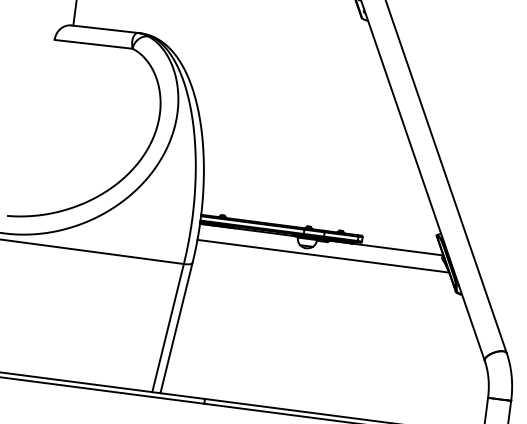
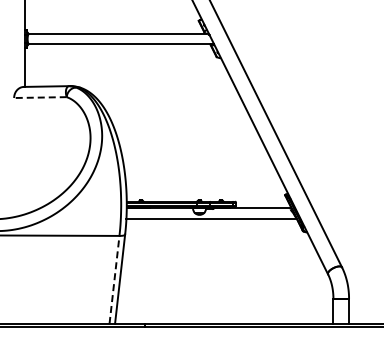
line: (92, 44) -> (39, 97), solid -> dashed
line: (168, 327) -> (114, 279), solid -> dashed

